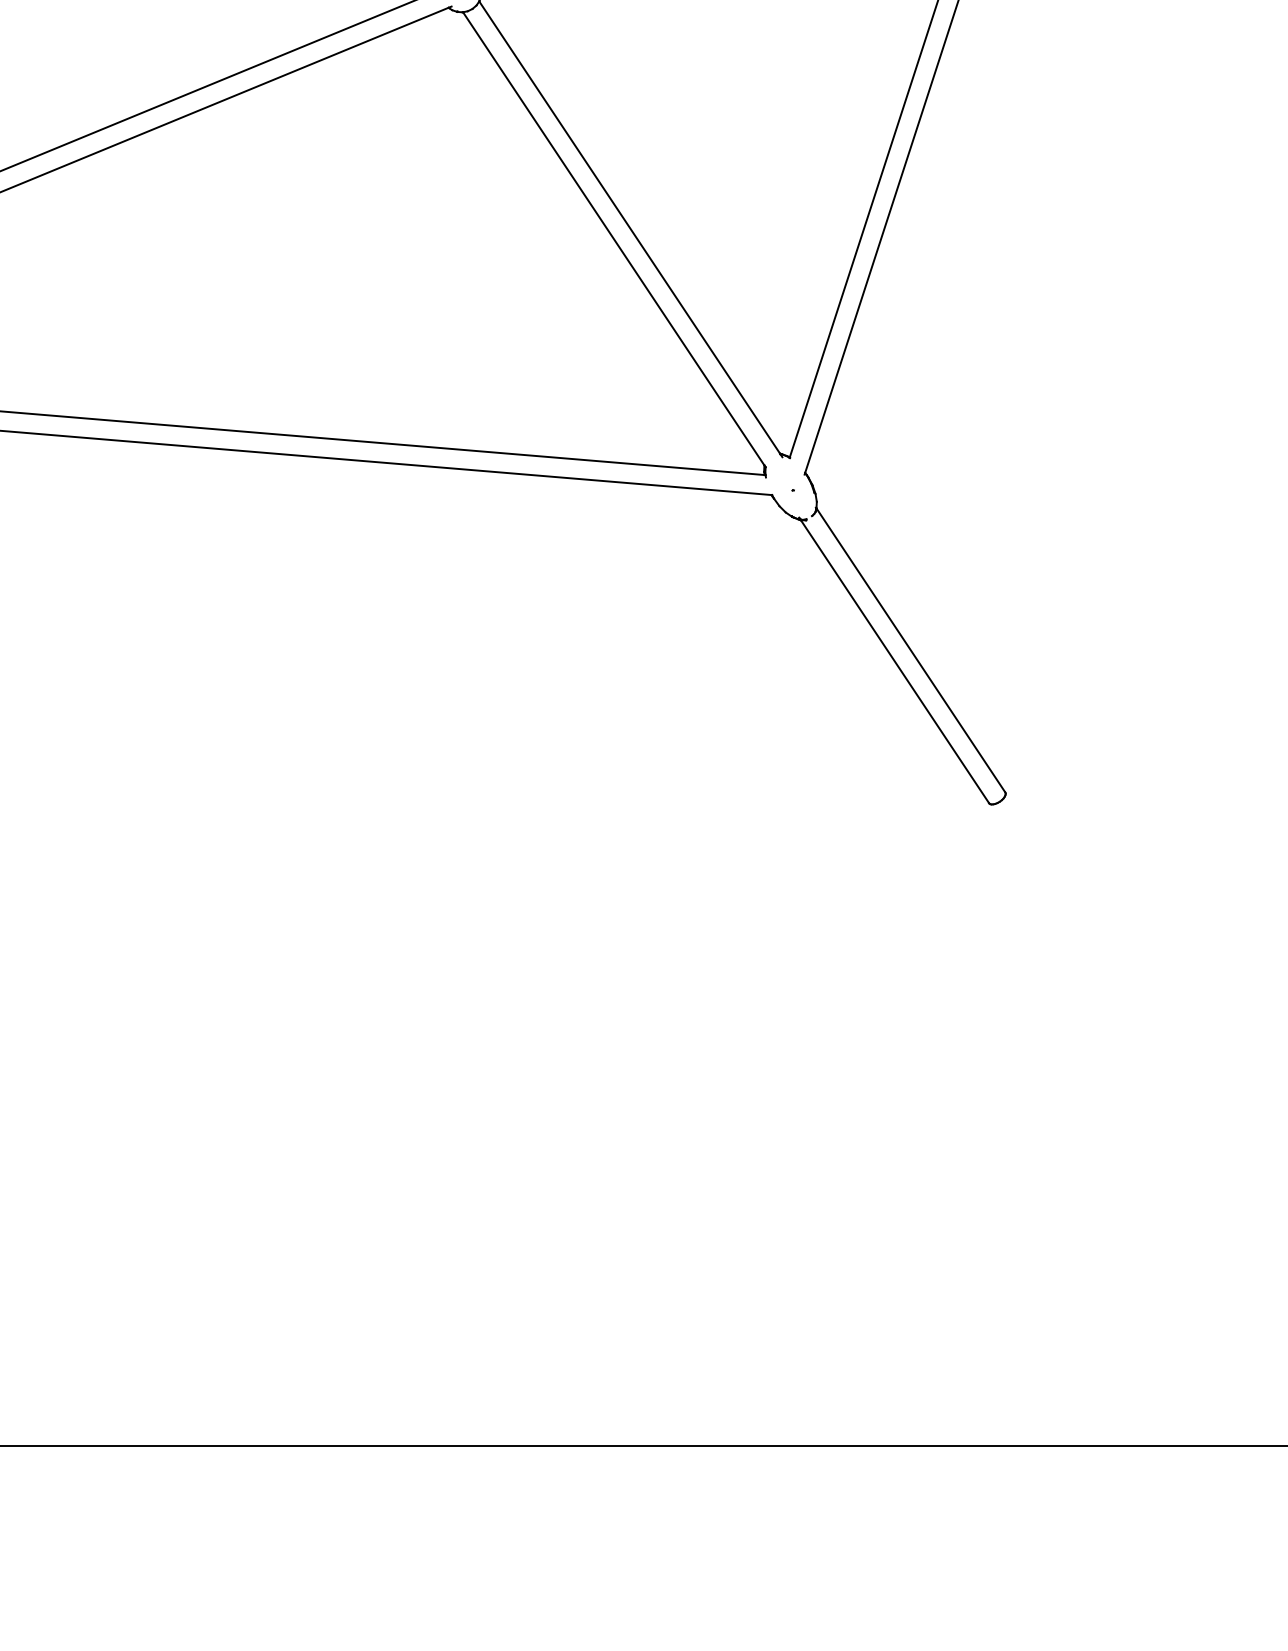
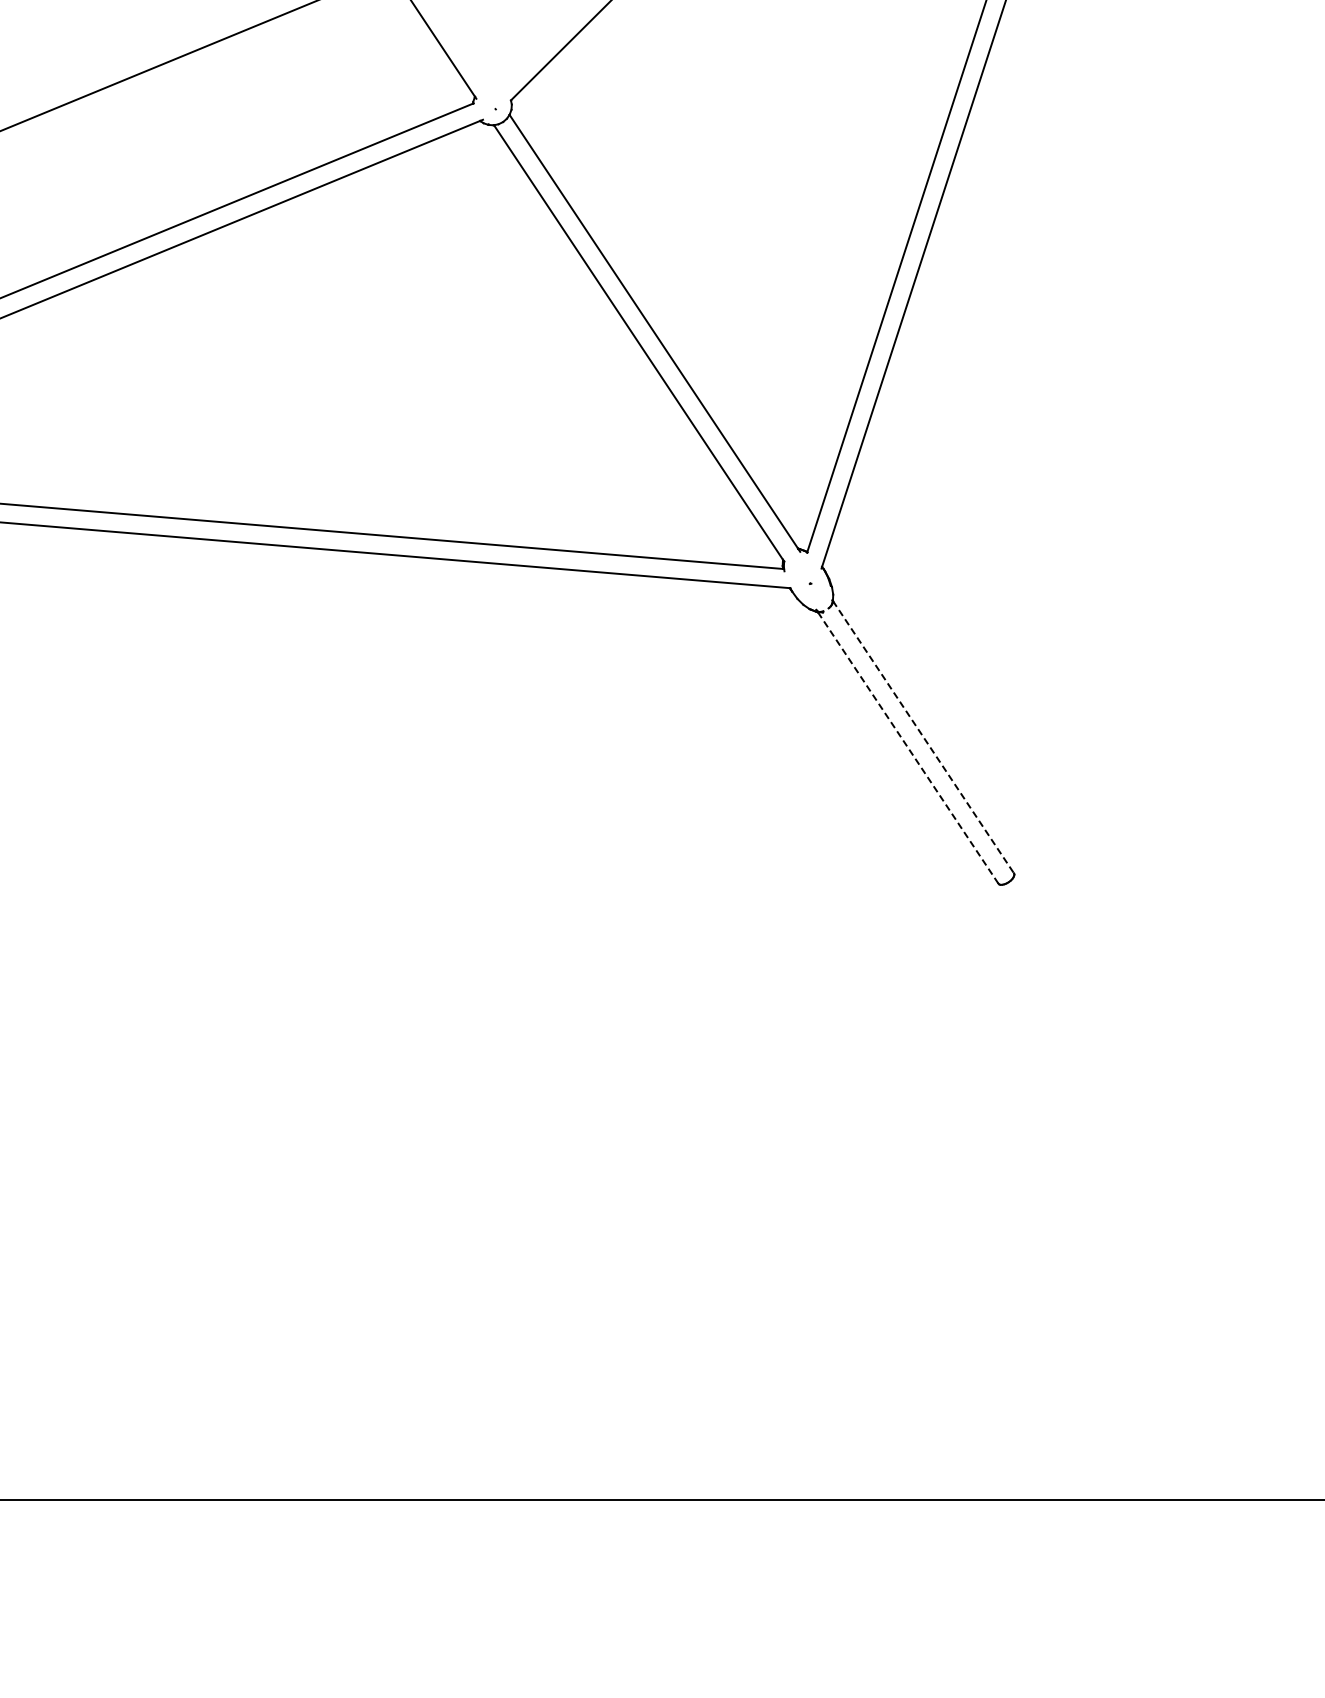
line: (910, 650) -> (923, 737), solid -> dashed
line: (895, 661) -> (908, 747), solid -> dashed

